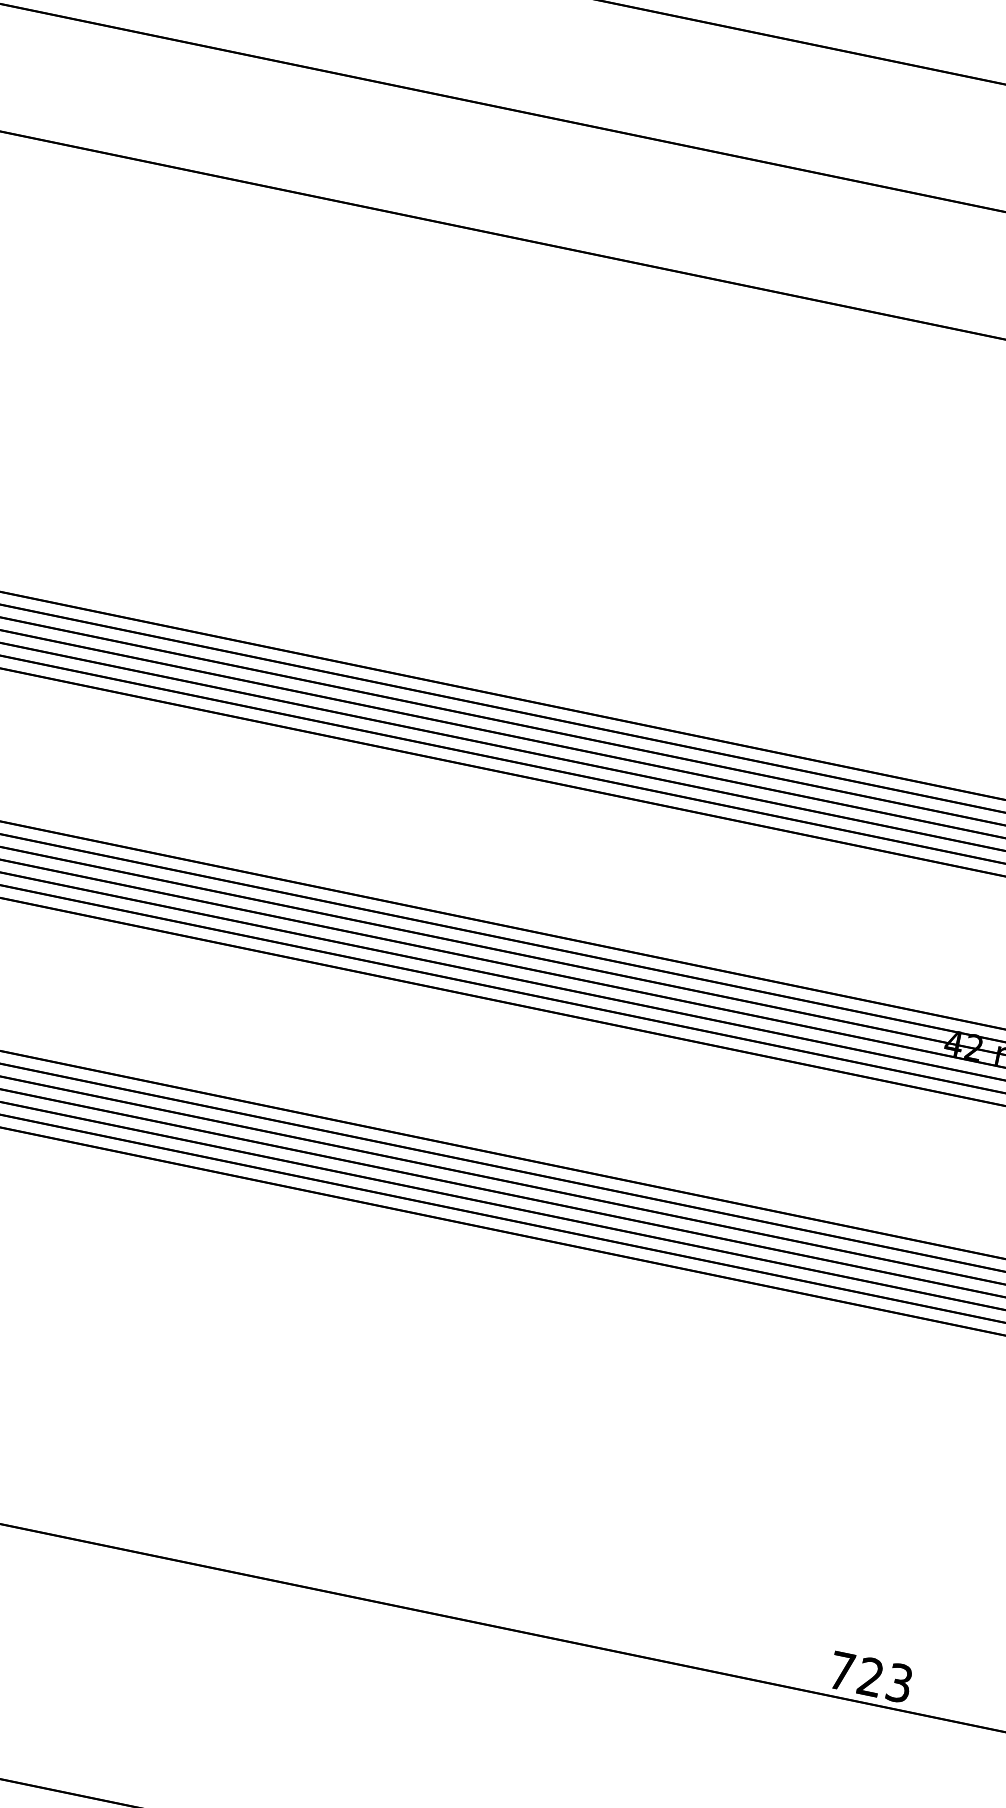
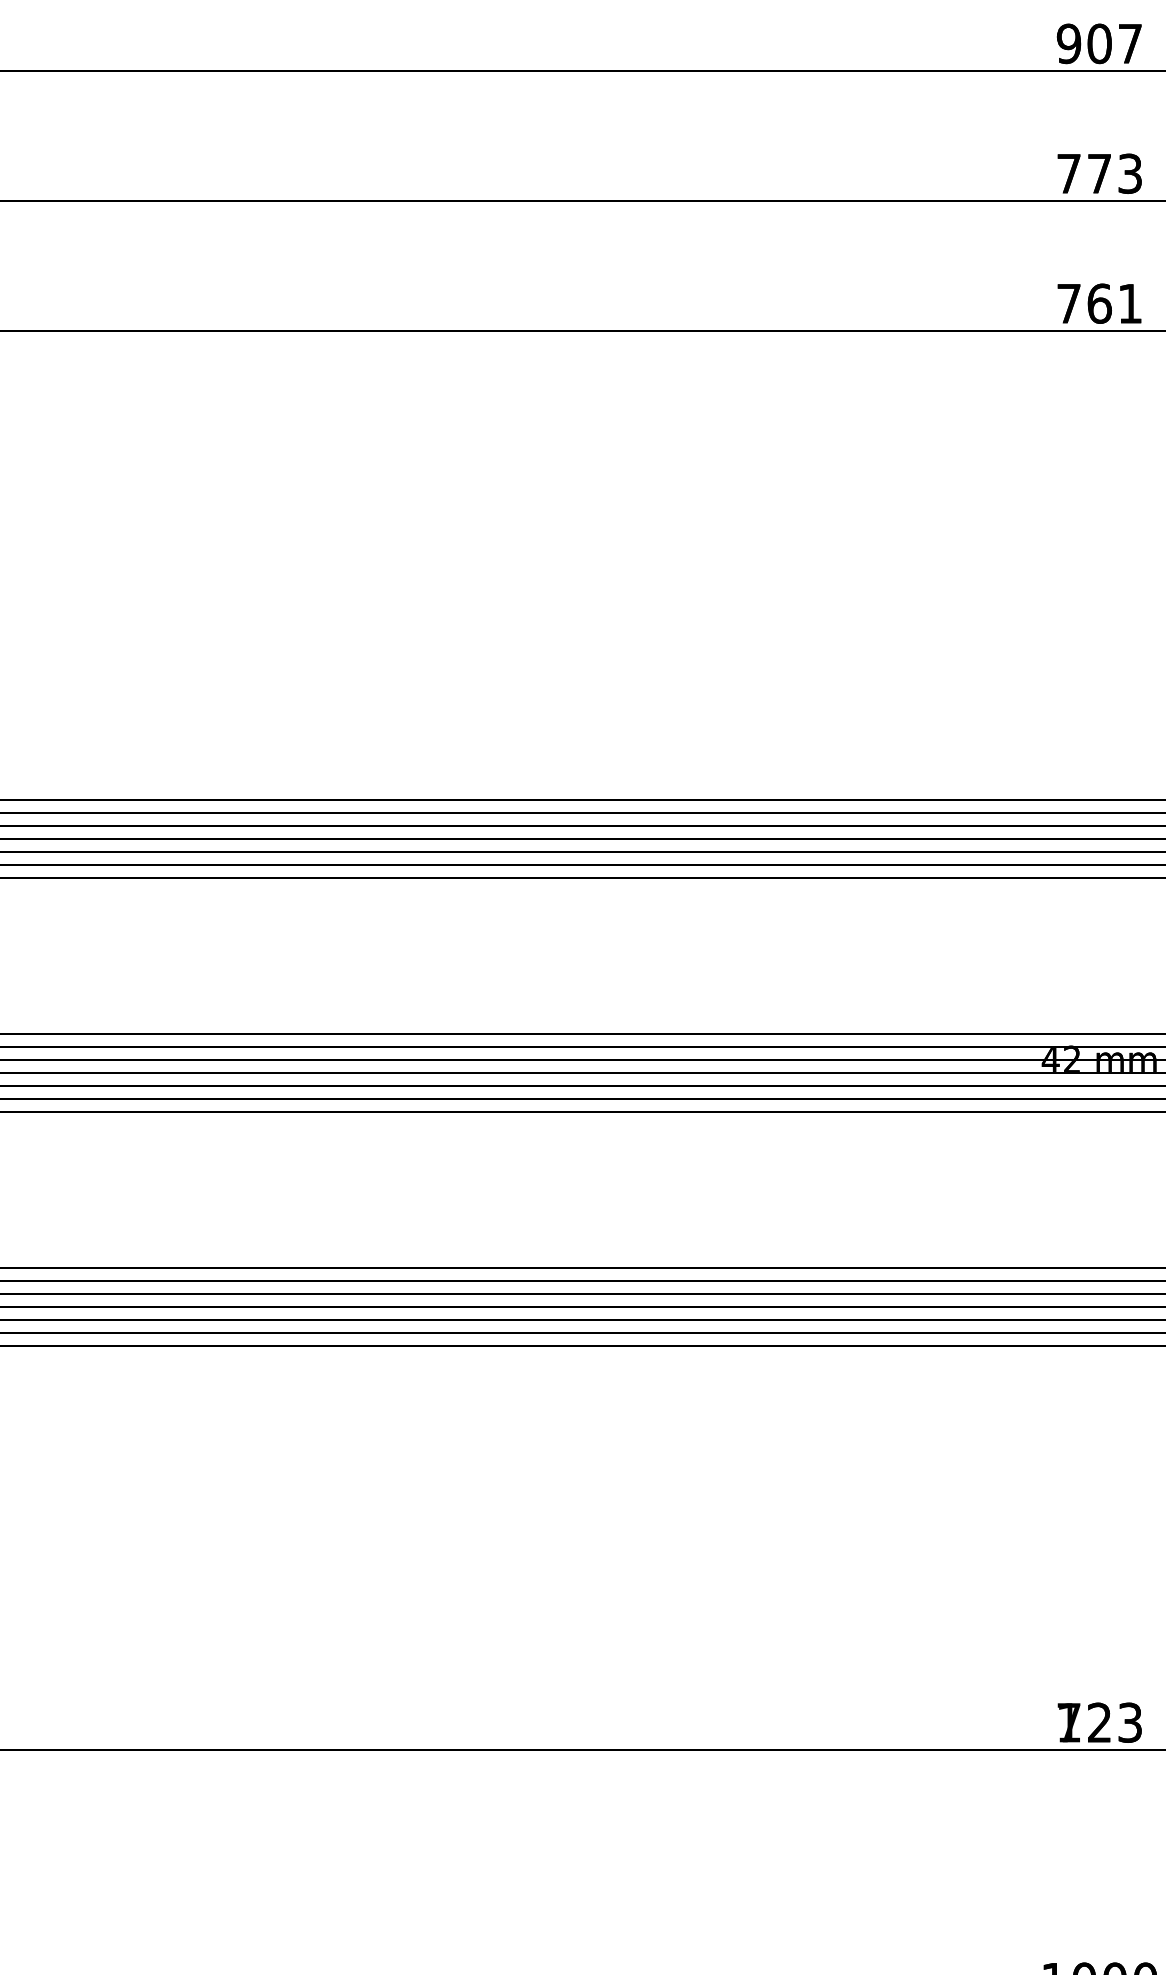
text: (841, 1670) -> (1068, 1722), 723 -> 123

